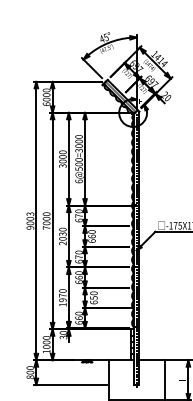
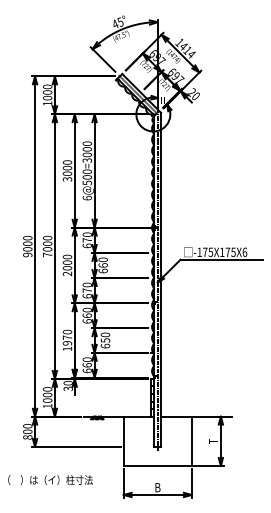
text: (46, 104) -> (47, 103), 6000 -> 1000
text: (30, 213) -> (27, 237), 9003 -> 9000
text: (62, 234) -> (67, 262), 2030 -> 2000

